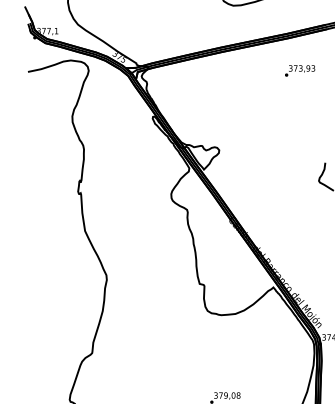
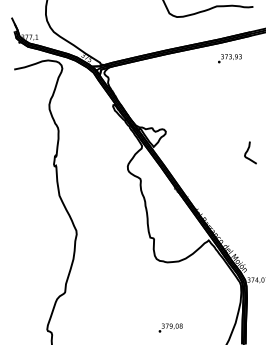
text: (299, 70) -> (229, 58), moved

